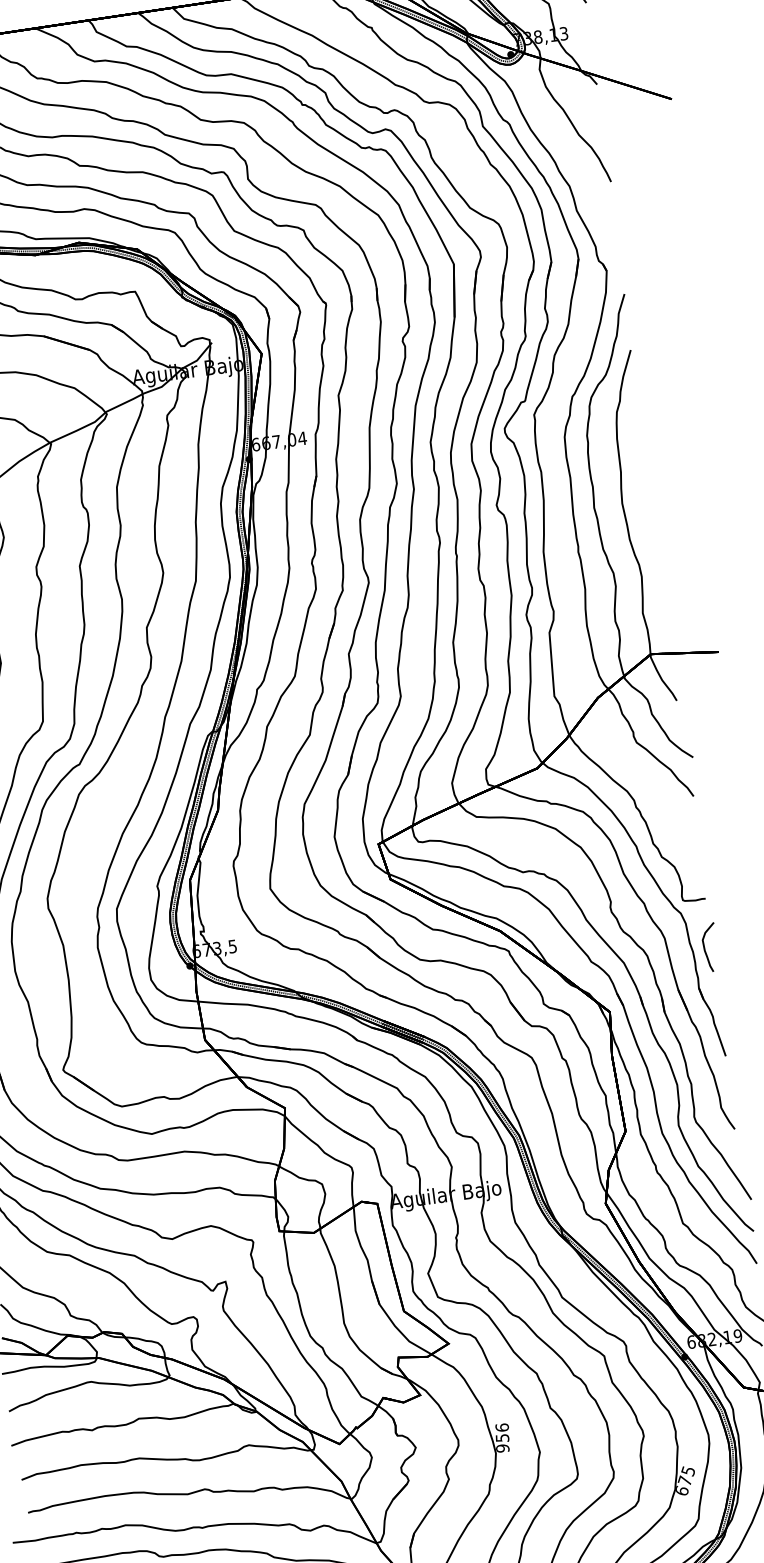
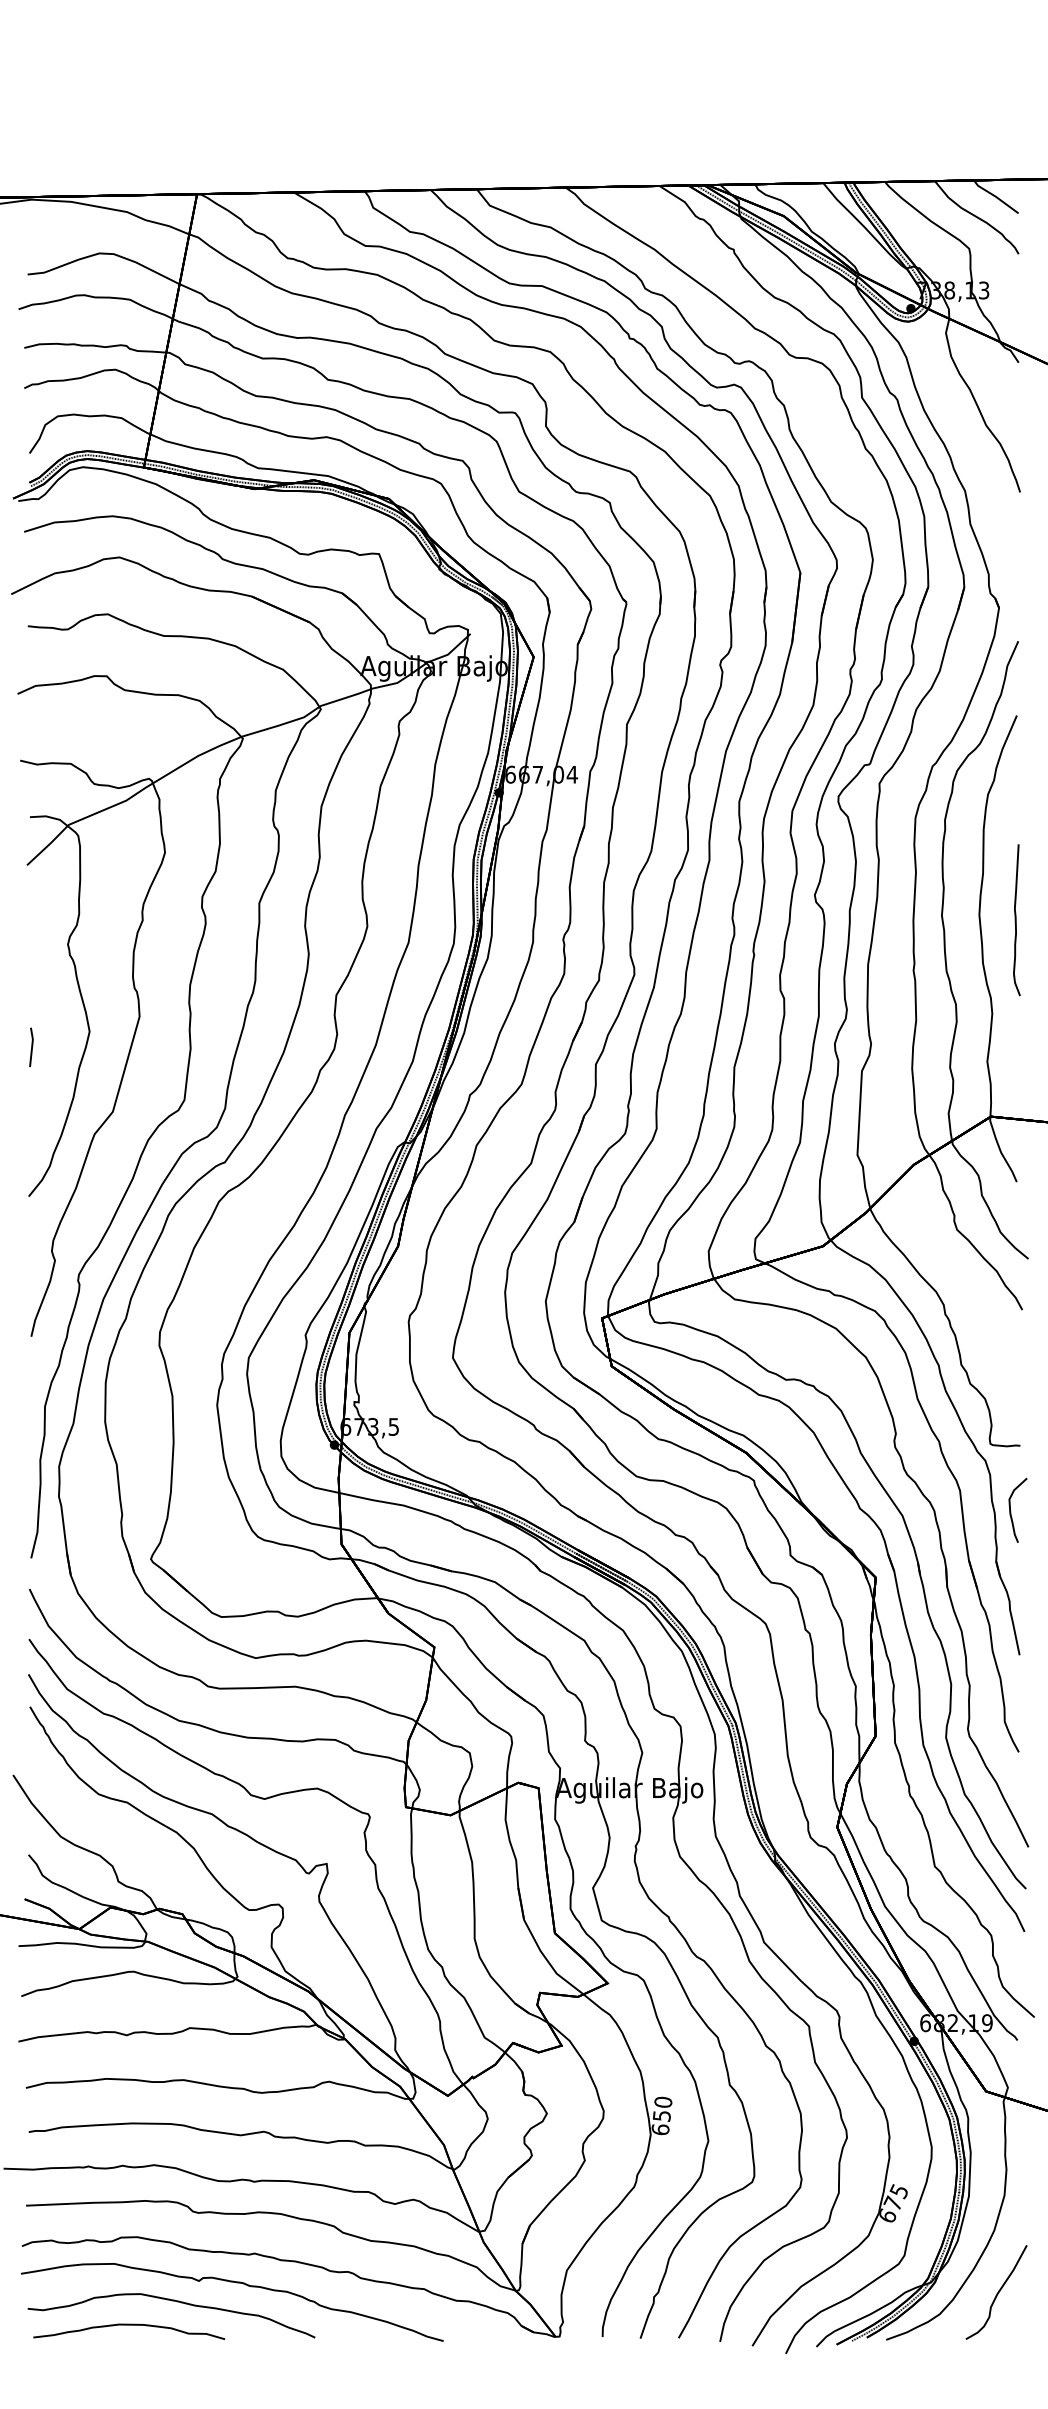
curve: (650, 504) -> (1016, 920), added
text: (502, 1437) -> (661, 2115), 956 -> 650

